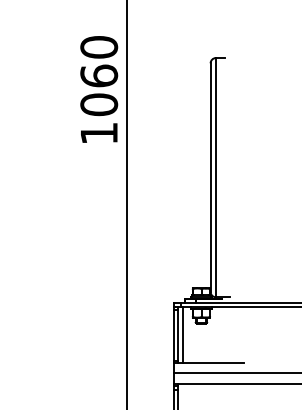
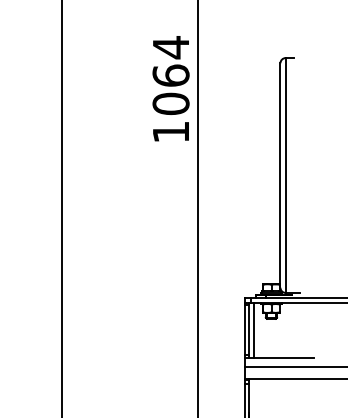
text: (98, 47) -> (170, 47), 1060 -> 1064

